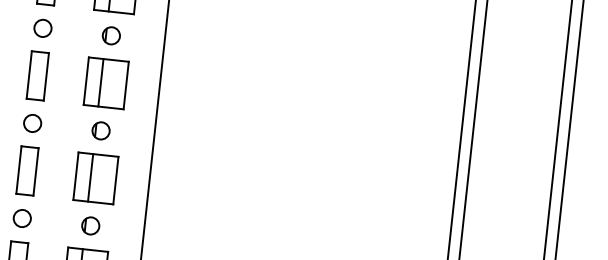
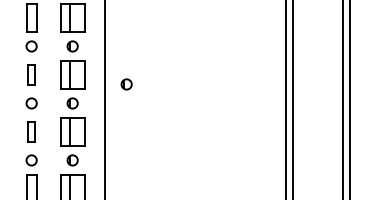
part: (37, 75) -> (31, 74), size x0.7
part: (194, 109) -> (126, 84), added
part: (27, 170) -> (31, 131), size x0.7

